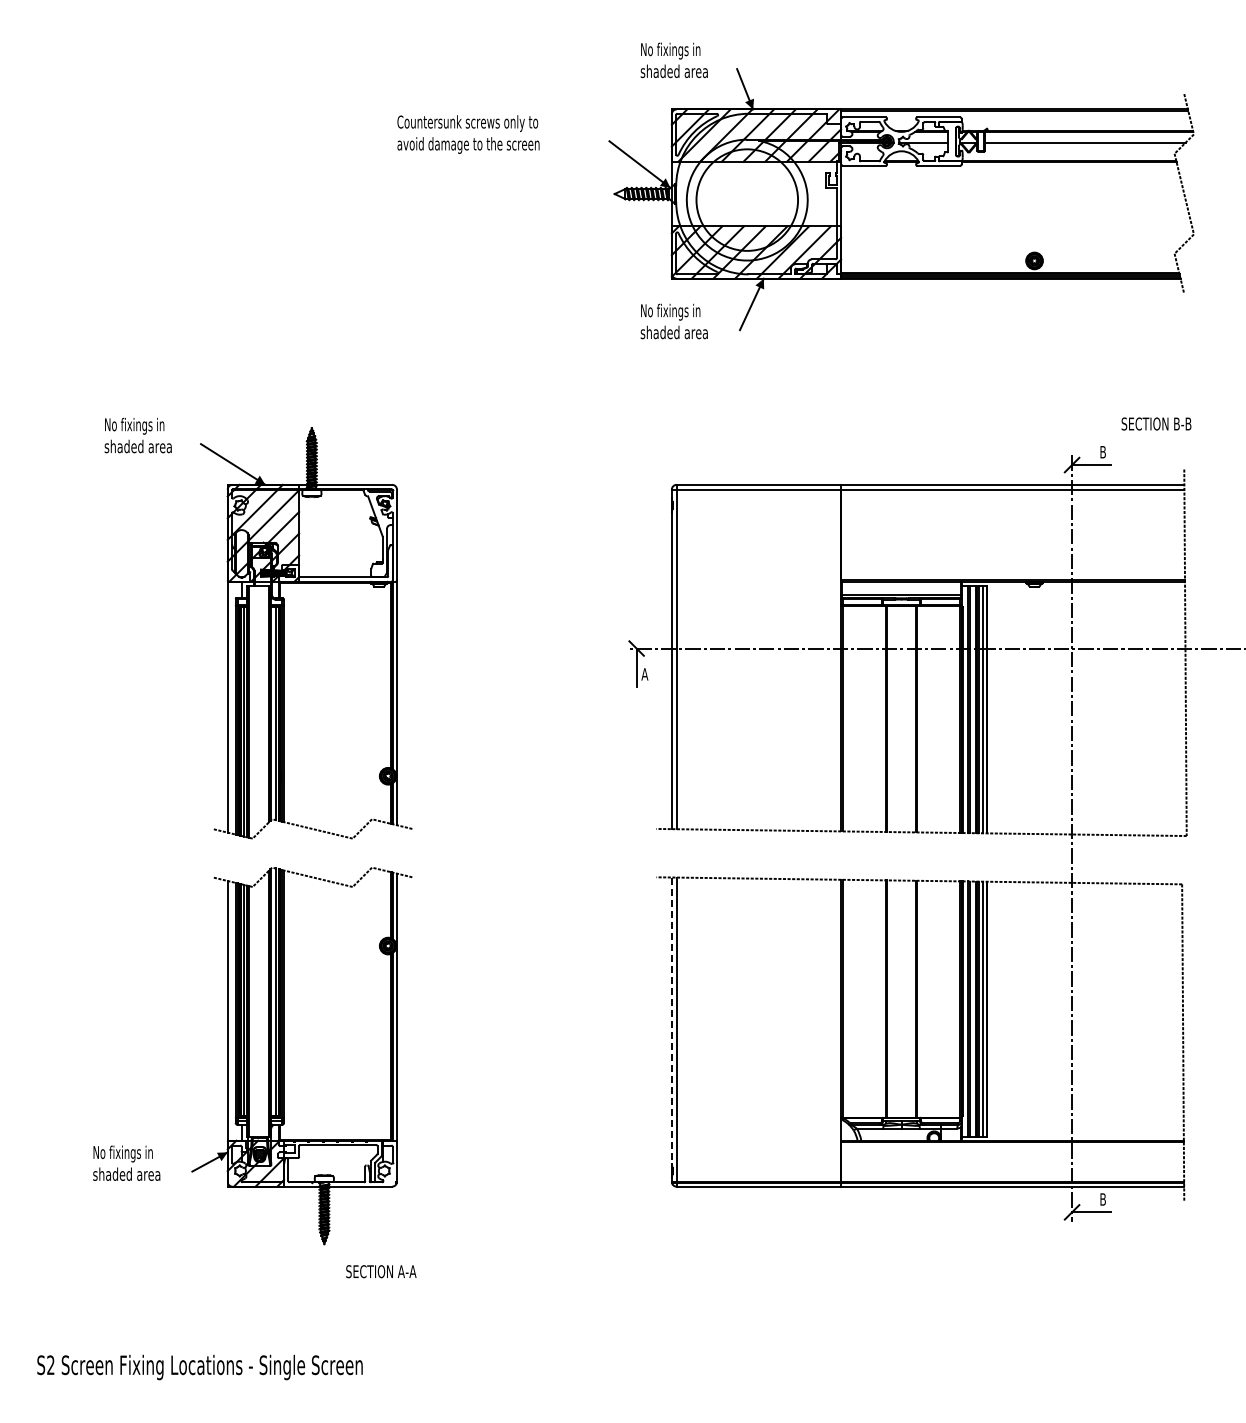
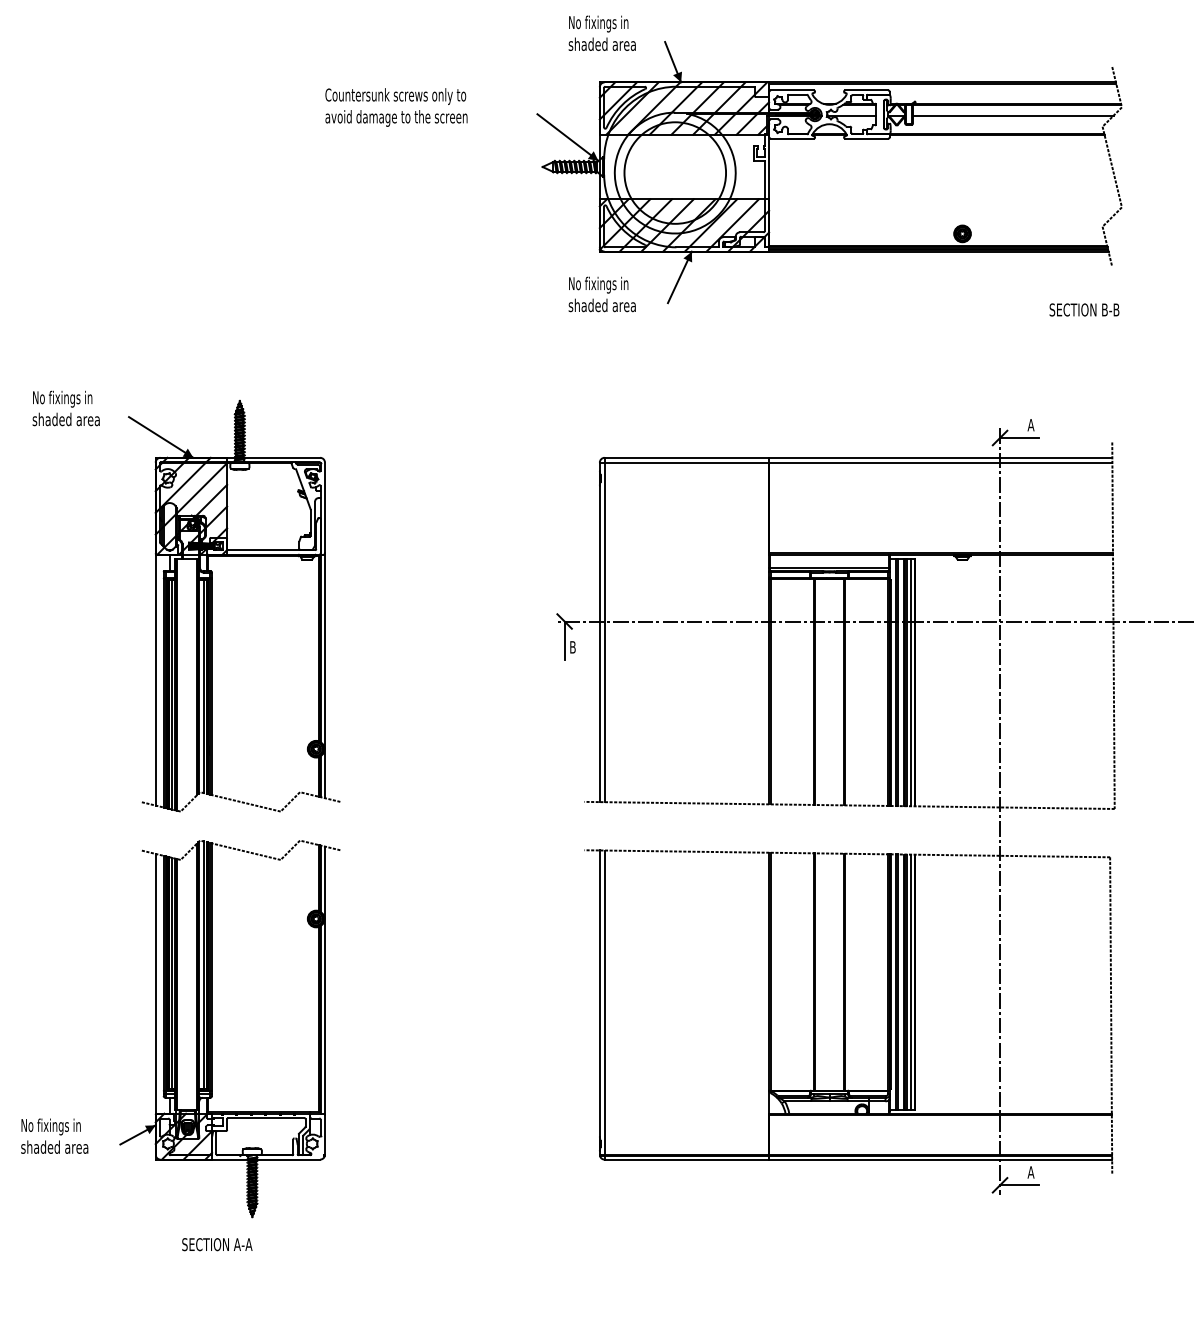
text: (1156, 423) -> (1084, 309), moved
text: (1102, 452) -> (1030, 425), B -> A
text: (644, 674) -> (572, 647), A -> B
line: (671, 1021) -> (599, 994), dashed -> solid
text: (1102, 1199) -> (1030, 1172), B -> A
text: (381, 1271) -> (217, 1244), moved

